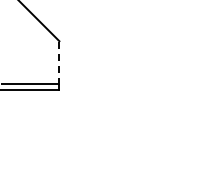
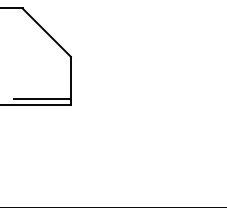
line: (59, 62) -> (70, 78), dashed -> solid

